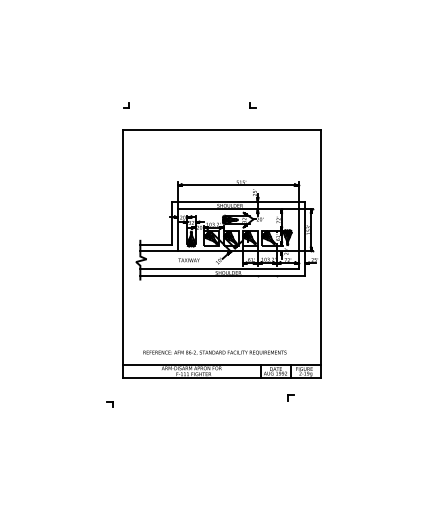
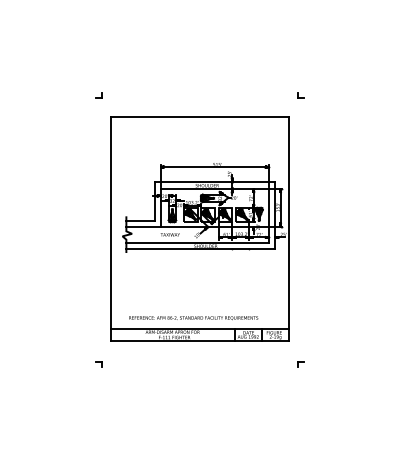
part: (126, 105) -> (98, 95), moved
part: (252, 105) -> (300, 95), moved
part: (290, 397) -> (300, 364), moved

